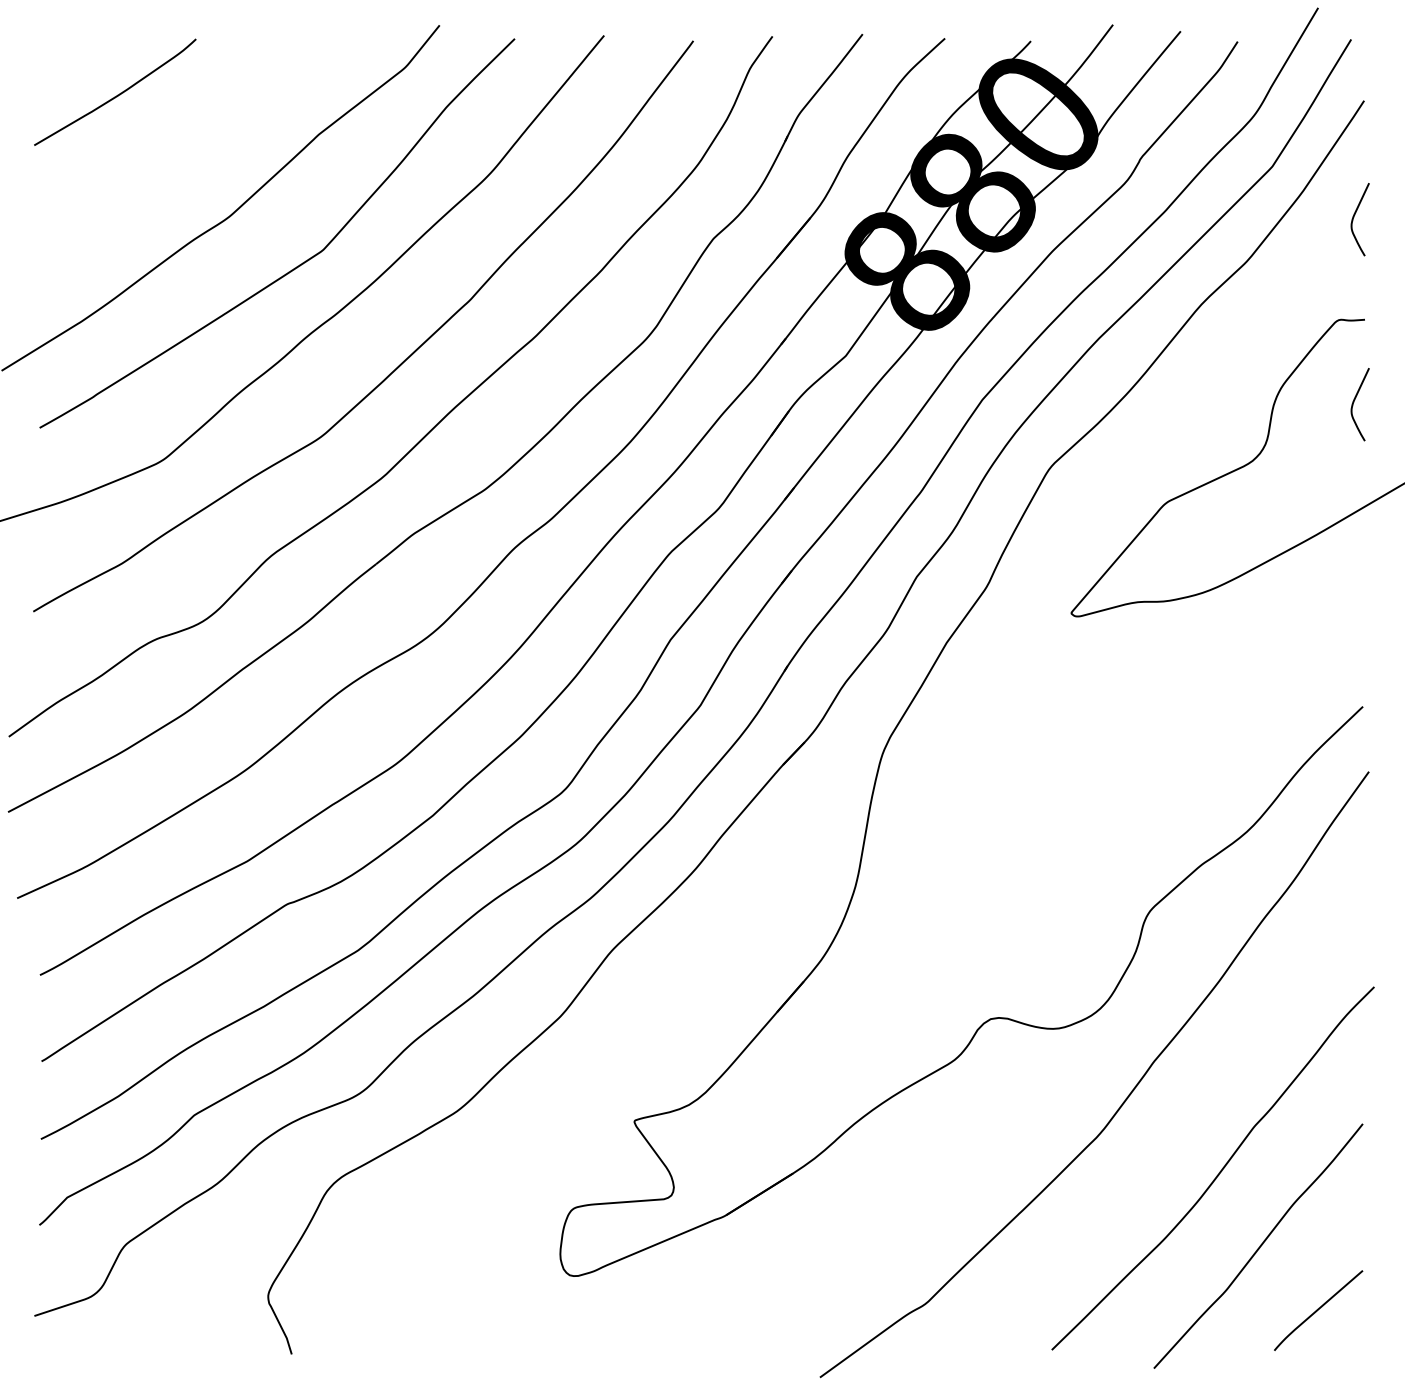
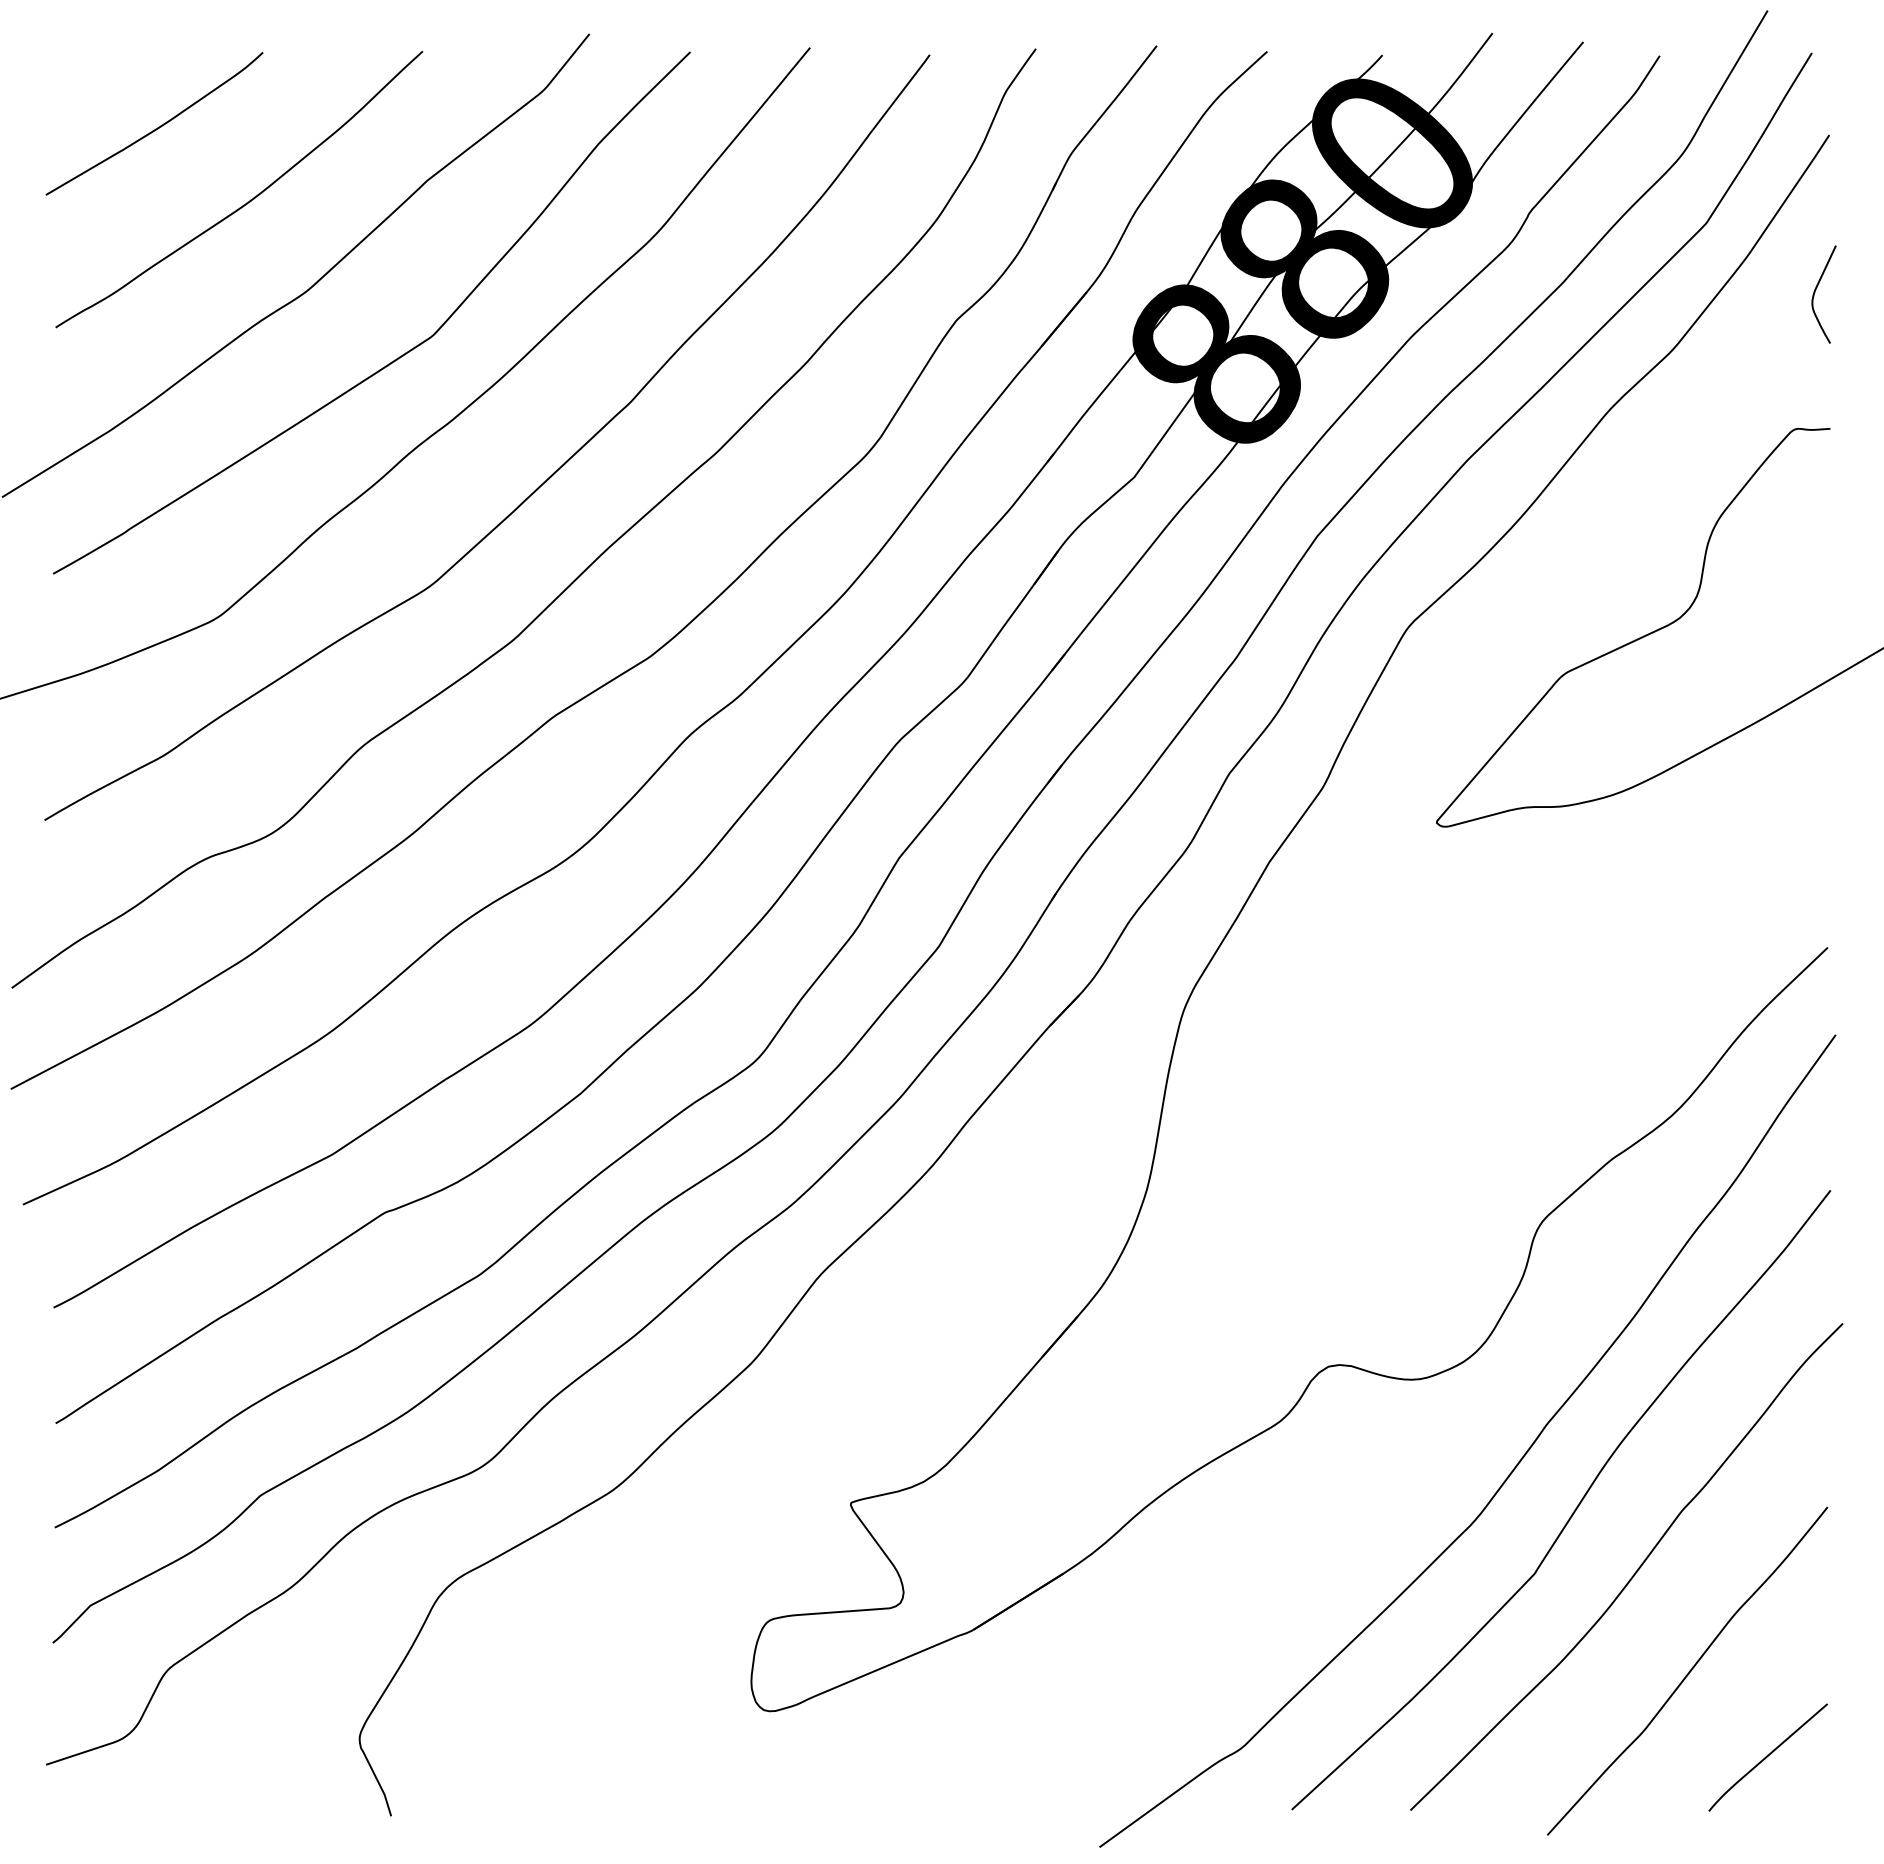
curve: (186, 148) -> (250, 199), added
curve: (1354, 402) -> (1816, 539), removed
curve: (1174, 1124) -> (1574, 1507), added

